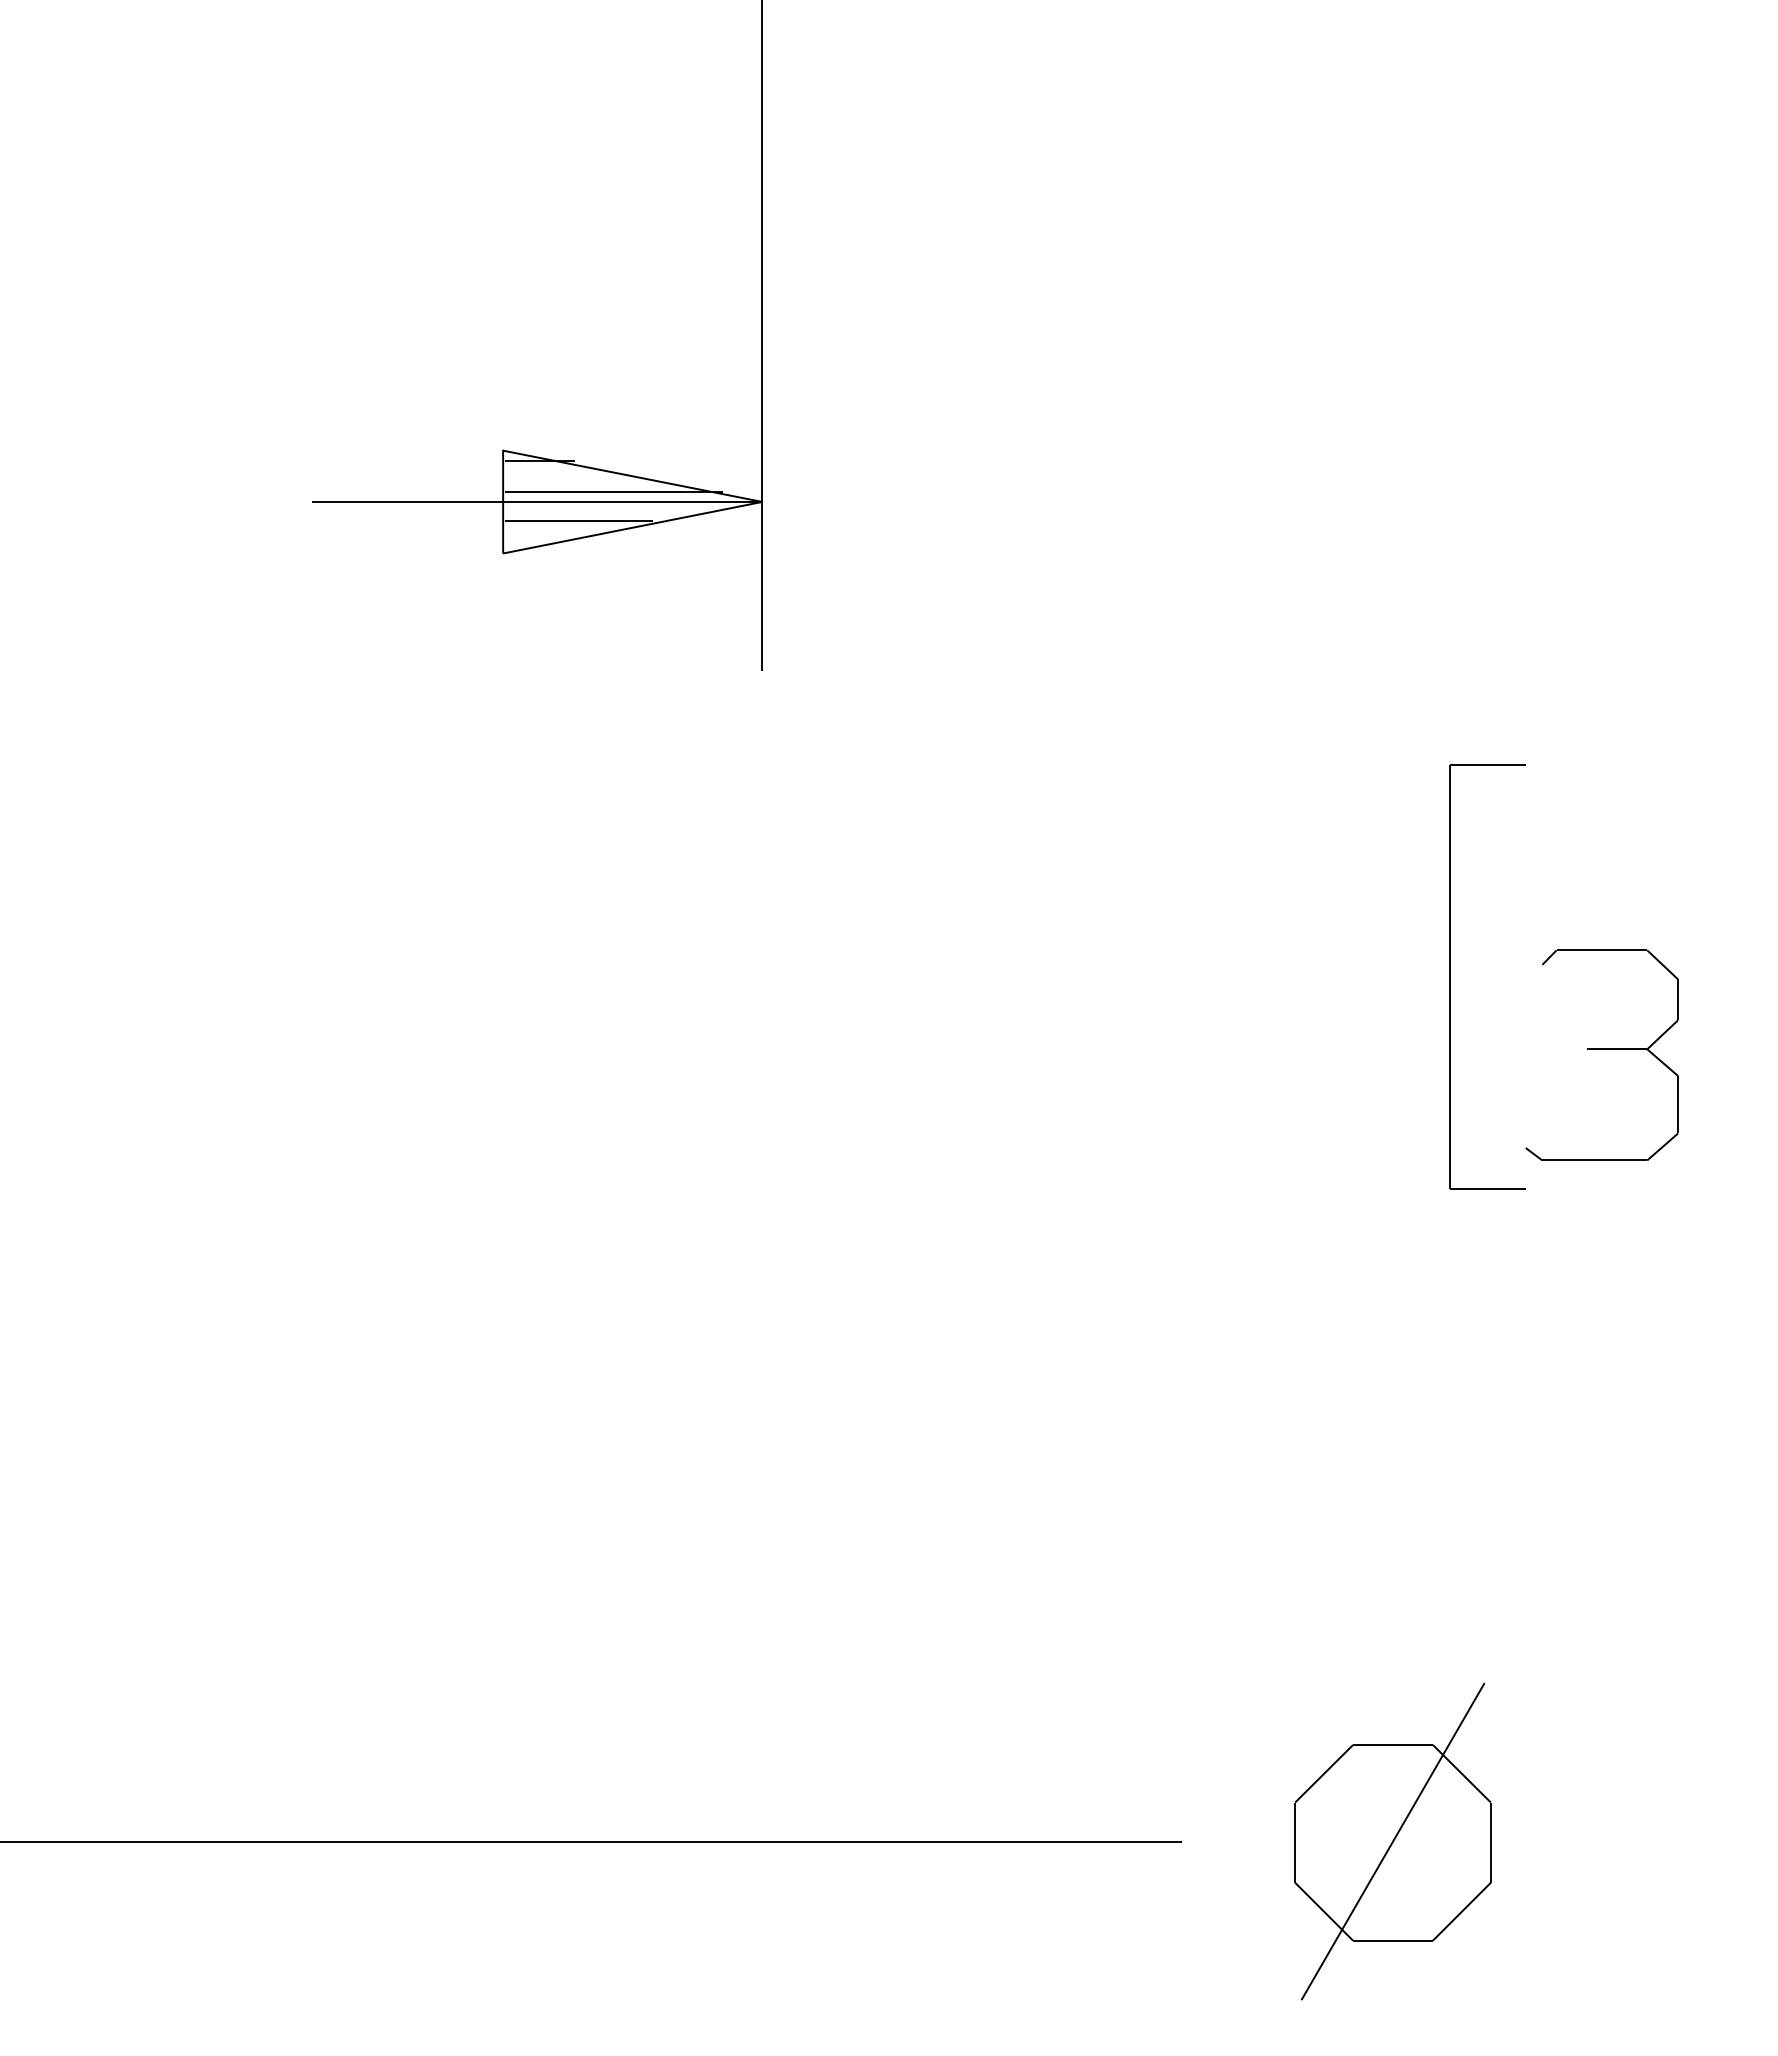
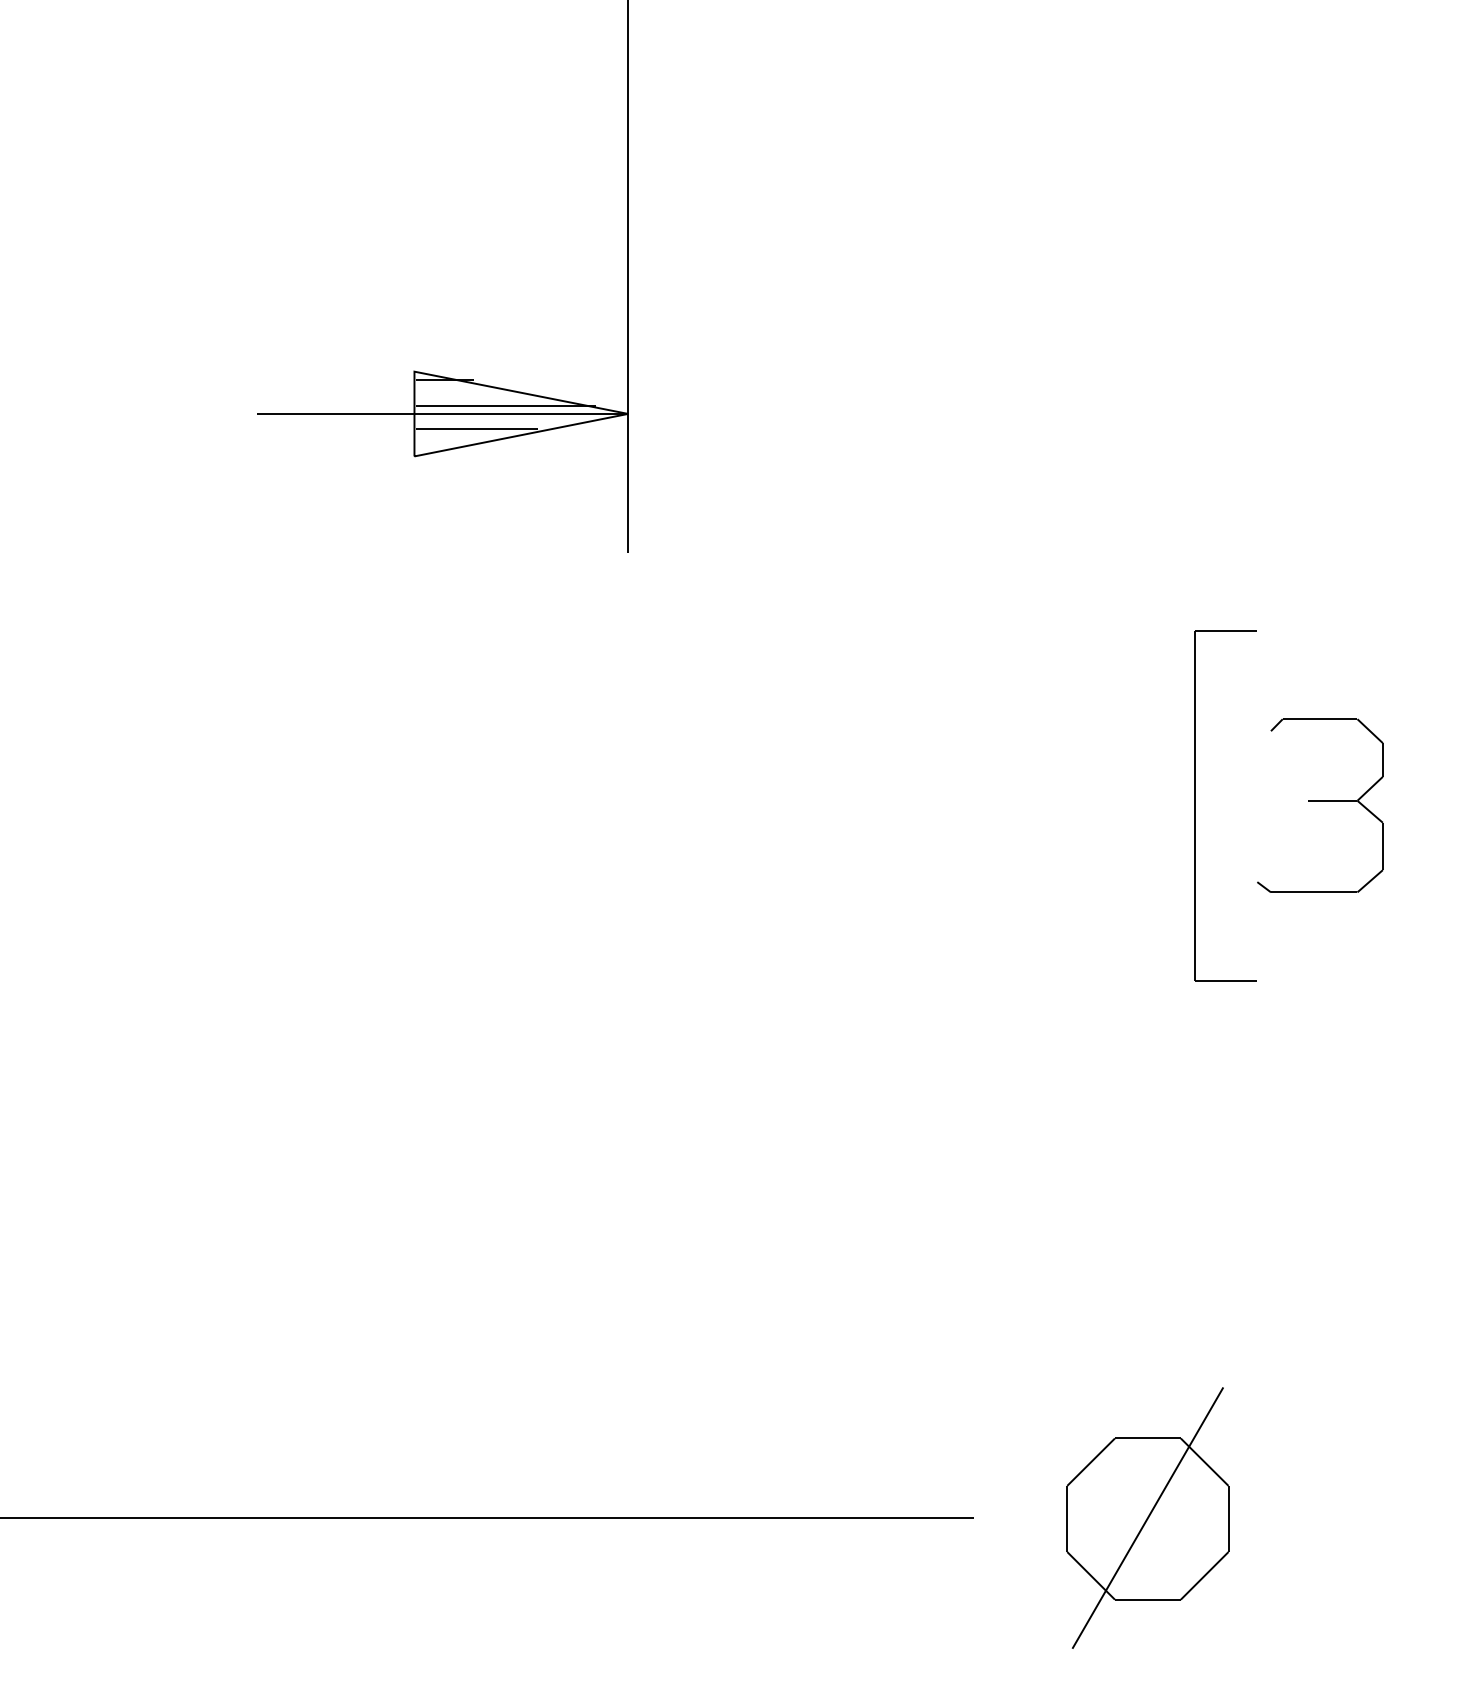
part: (1601, 1054) -> (1319, 805), moved

